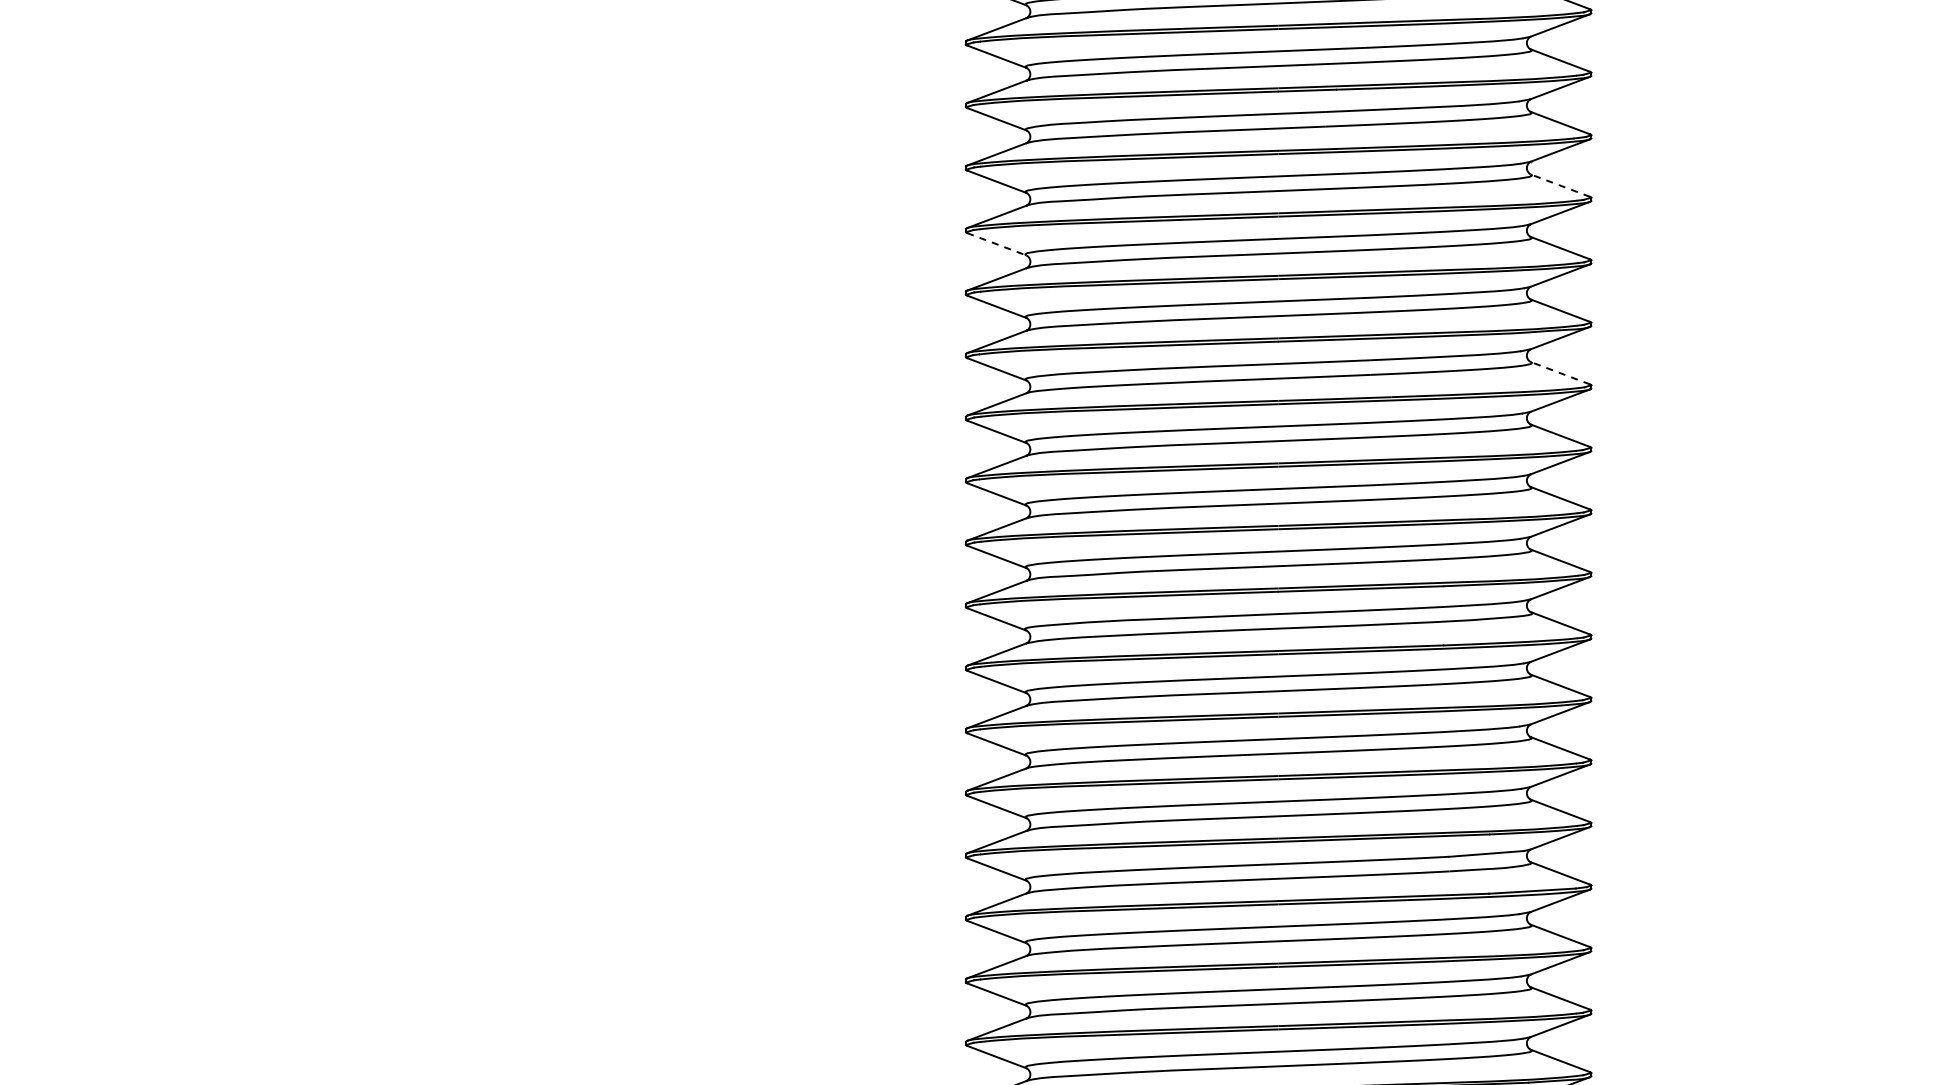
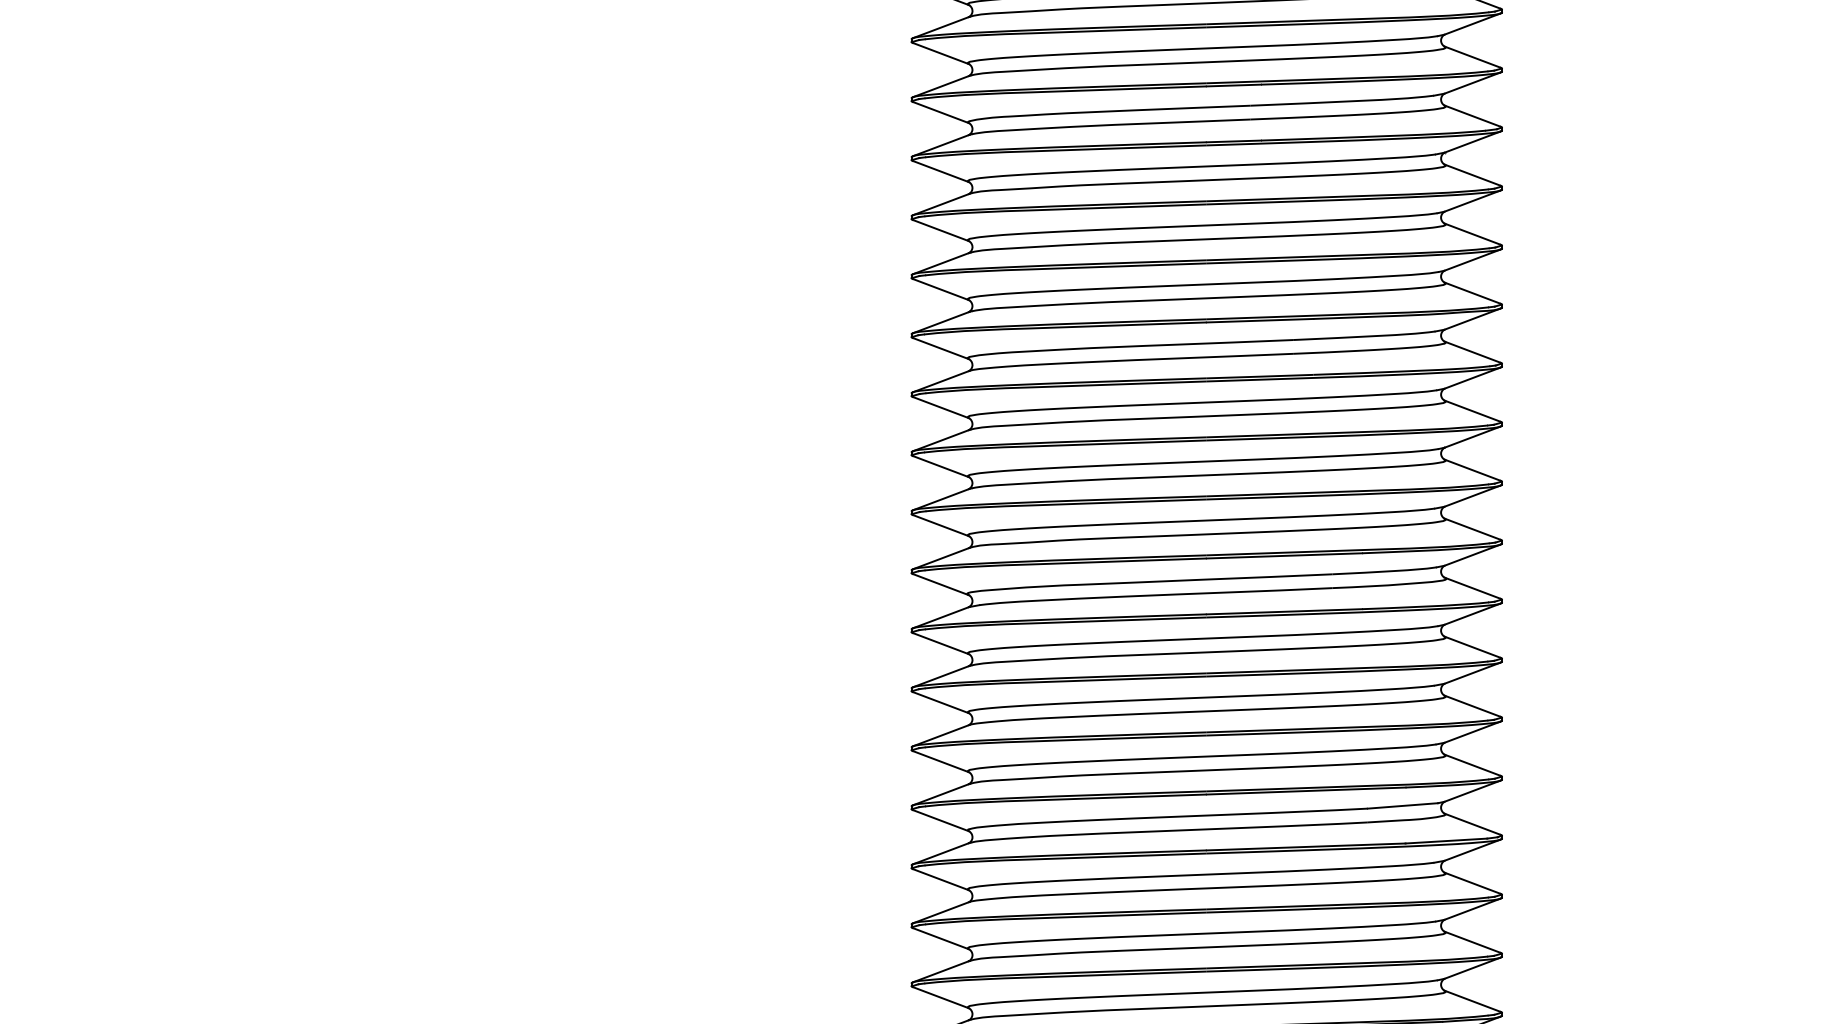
line: (1560, 185) -> (1472, 175), dashed -> solid
line: (996, 244) -> (940, 230), dashed -> solid
line: (1560, 373) -> (1472, 352), dashed -> solid

